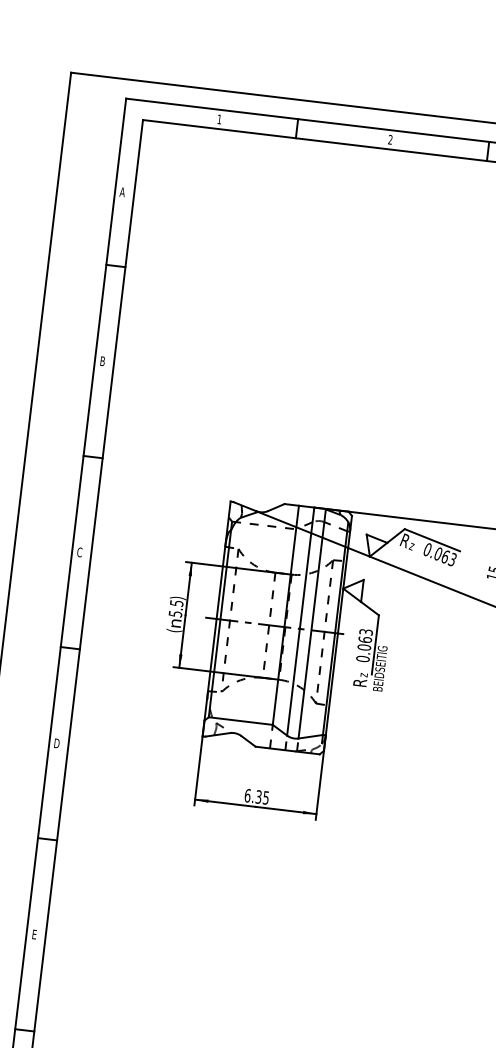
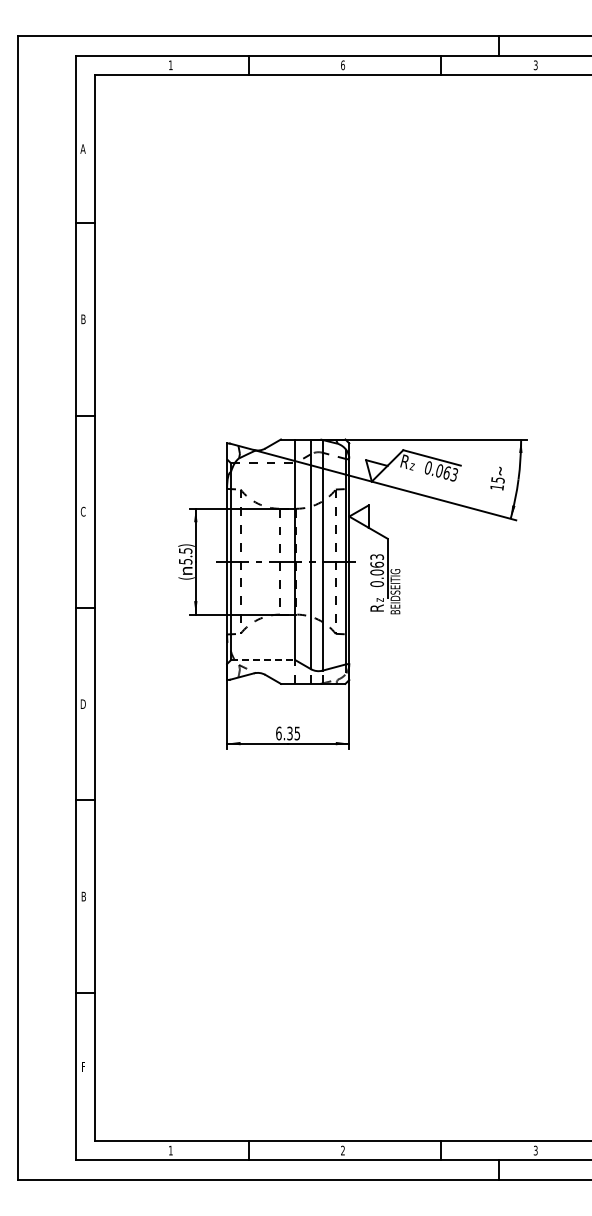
text: (390, 140) -> (343, 65), 2 -> 6
line: (241, 721) -> (263, 660), solid -> dashed
text: (34, 934) -> (83, 896), E -> B

